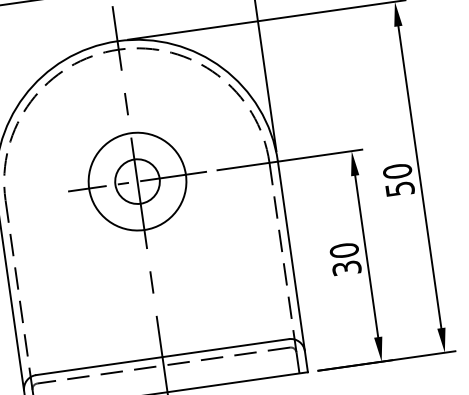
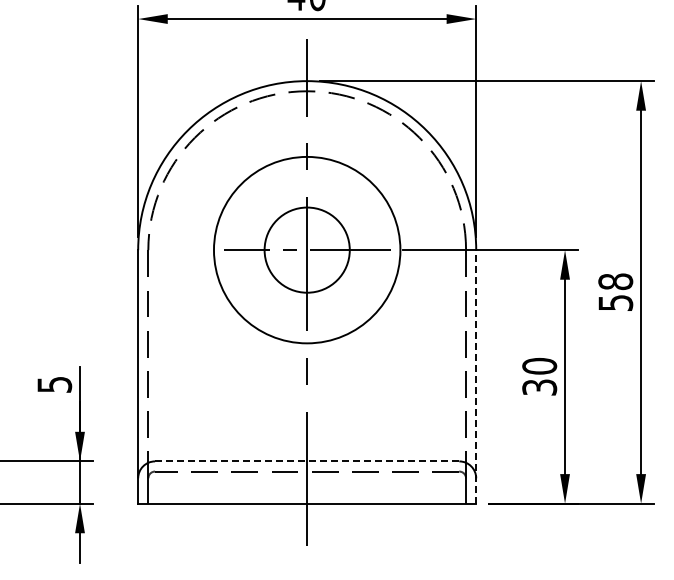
text: (397, 171) -> (615, 281), 50 -> 58
circle: (136, 181) -> (306, 249), size x1.6
circle: (136, 181) -> (306, 249), size x1.6
line: (293, 266) -> (476, 376), solid -> dashed
line: (161, 357) -> (306, 461), solid -> dashed

